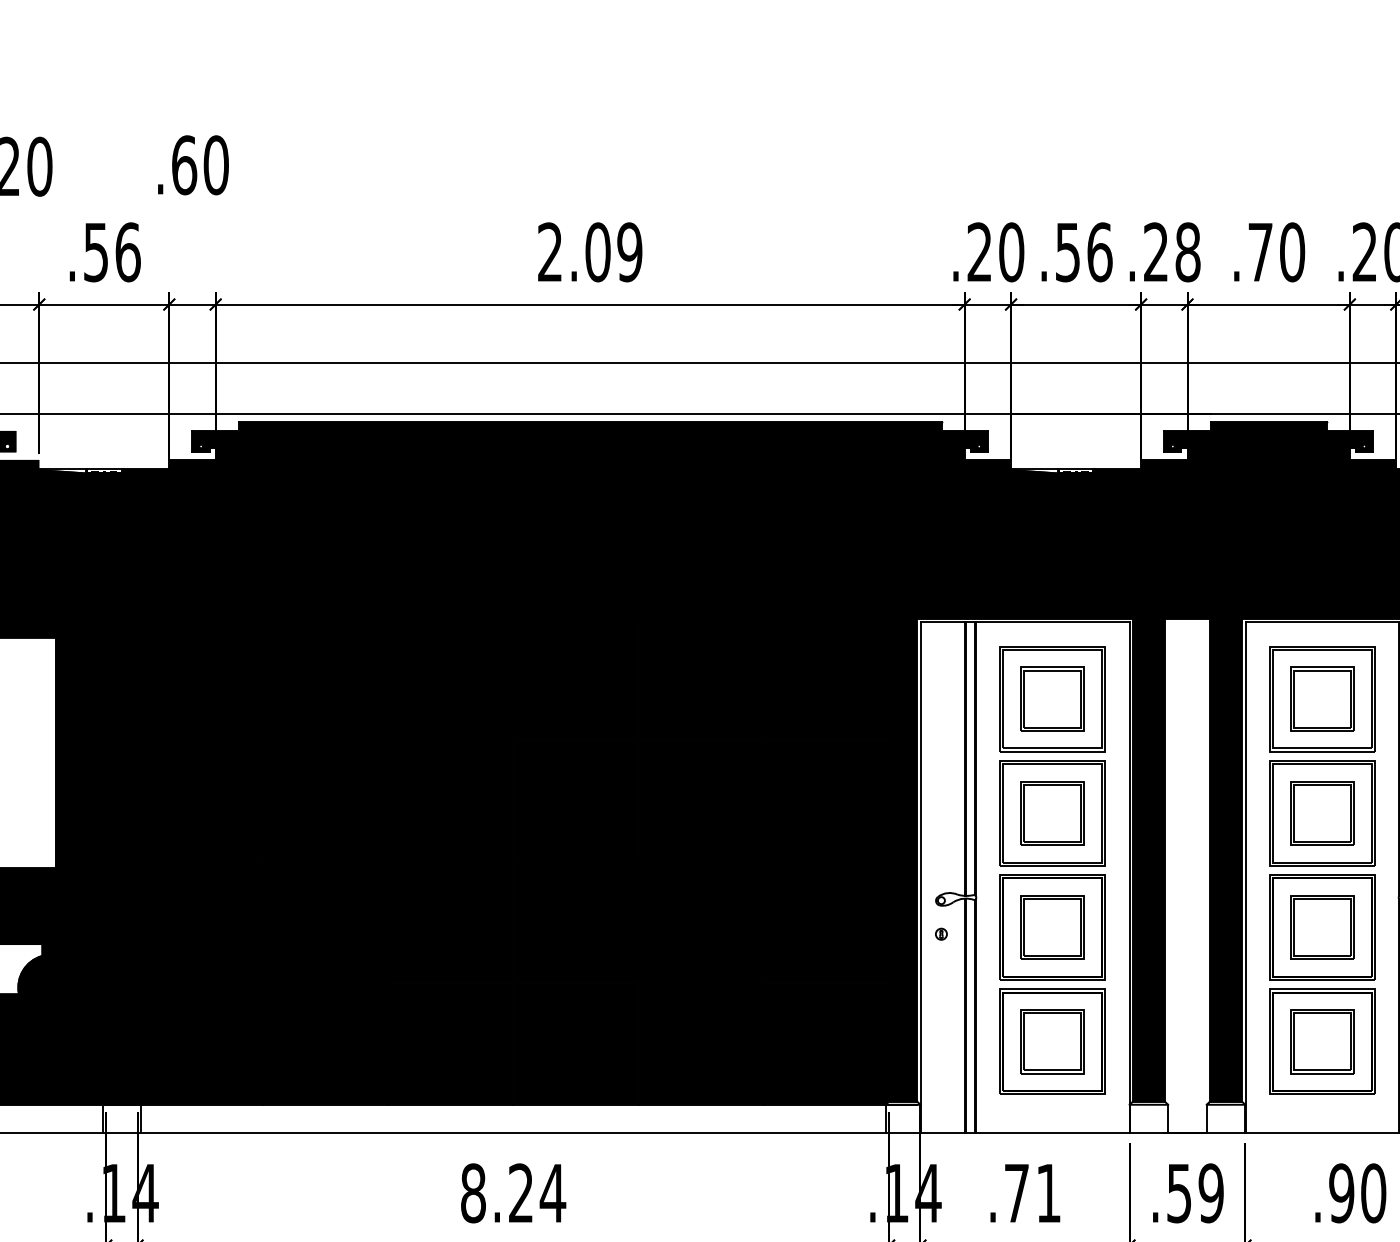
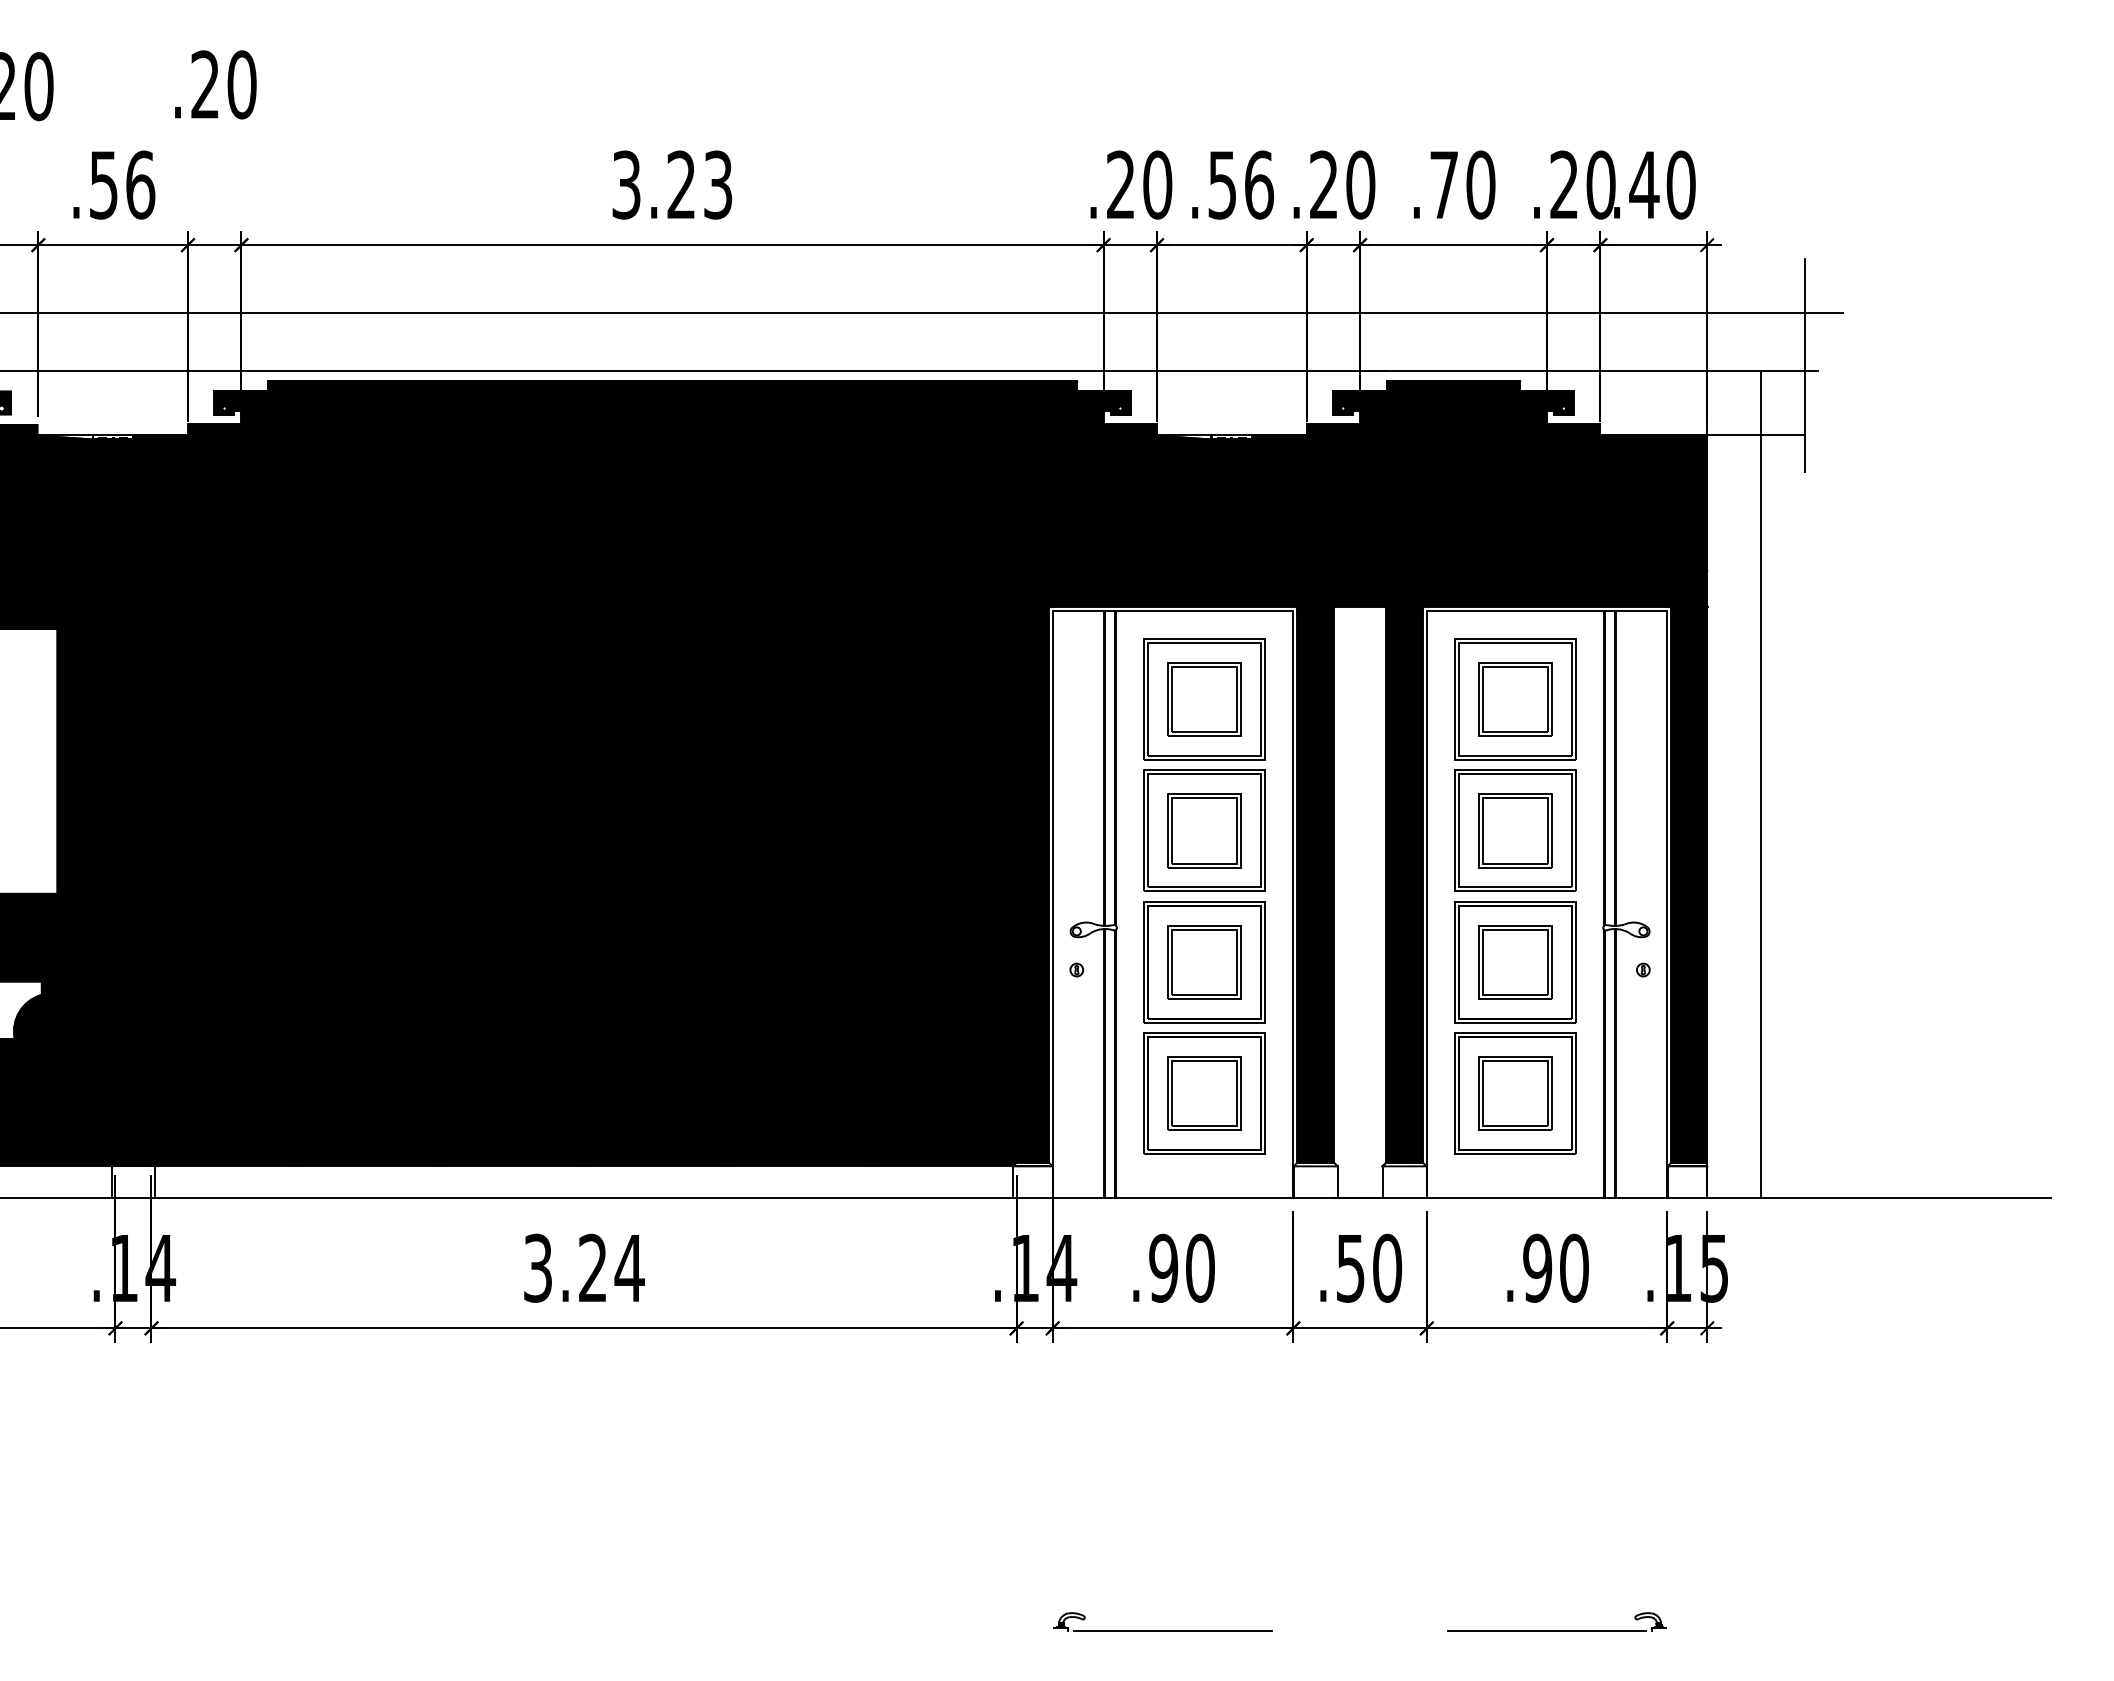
text: (184, 164) -> (205, 84), .60 -> .20
text: (590, 251) -> (672, 184), 2.09 -> 3.23
text: (1187, 251) -> (1360, 184), .28 -> .20
text: (472, 1192) -> (537, 1267), 8.24 -> 3.24
text: (1032, 1192) -> (1181, 1267), .71 -> .90
text: (1211, 1192) -> (1387, 1267), .59 -> .50

